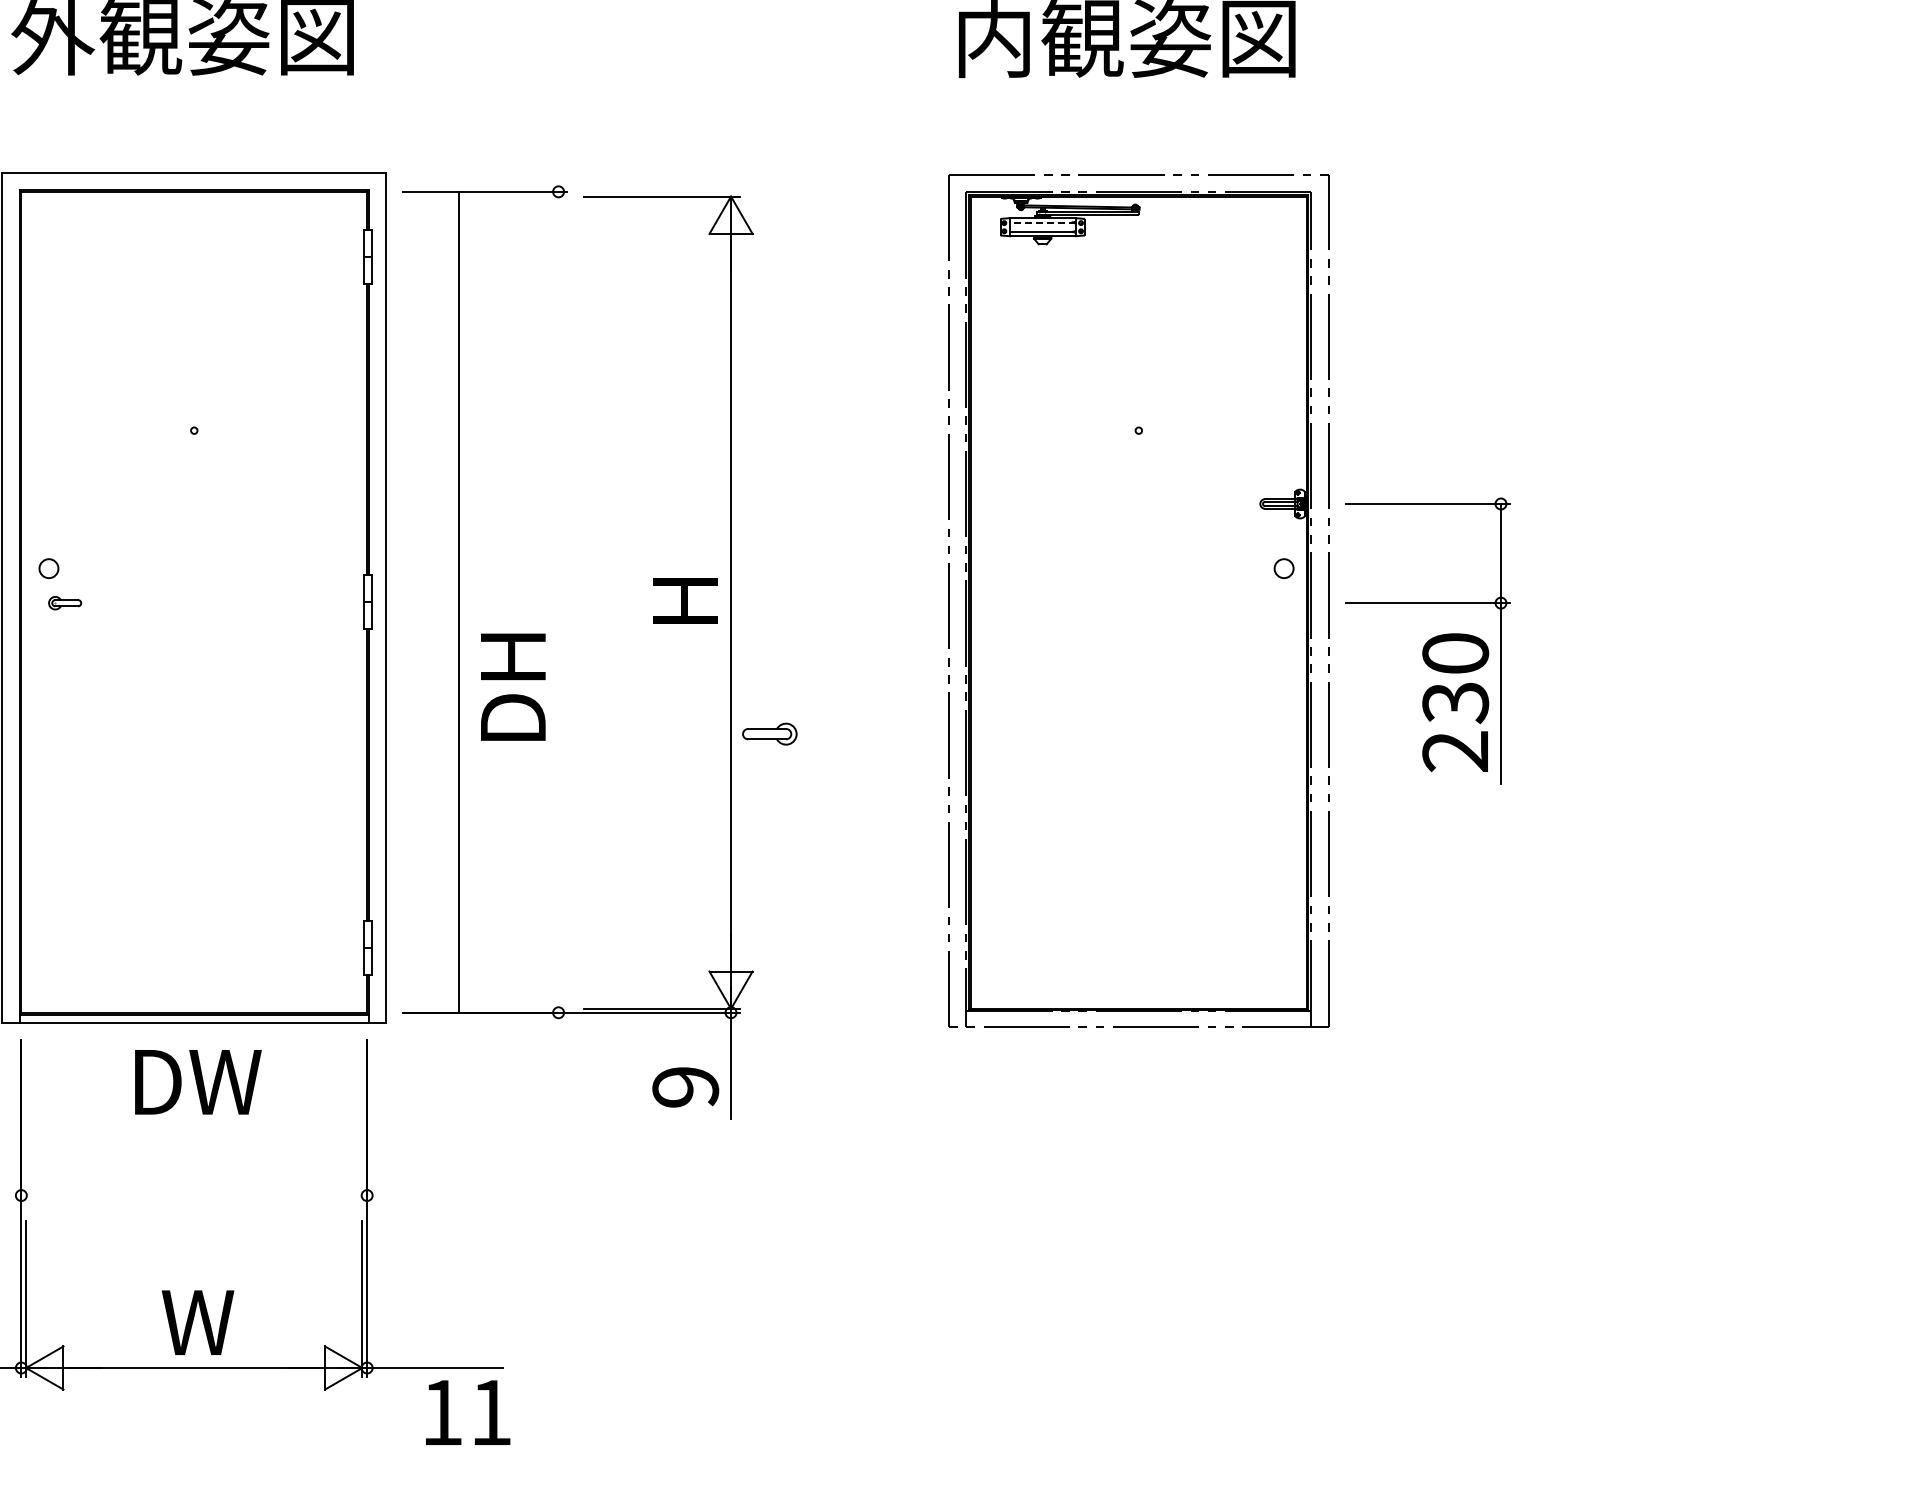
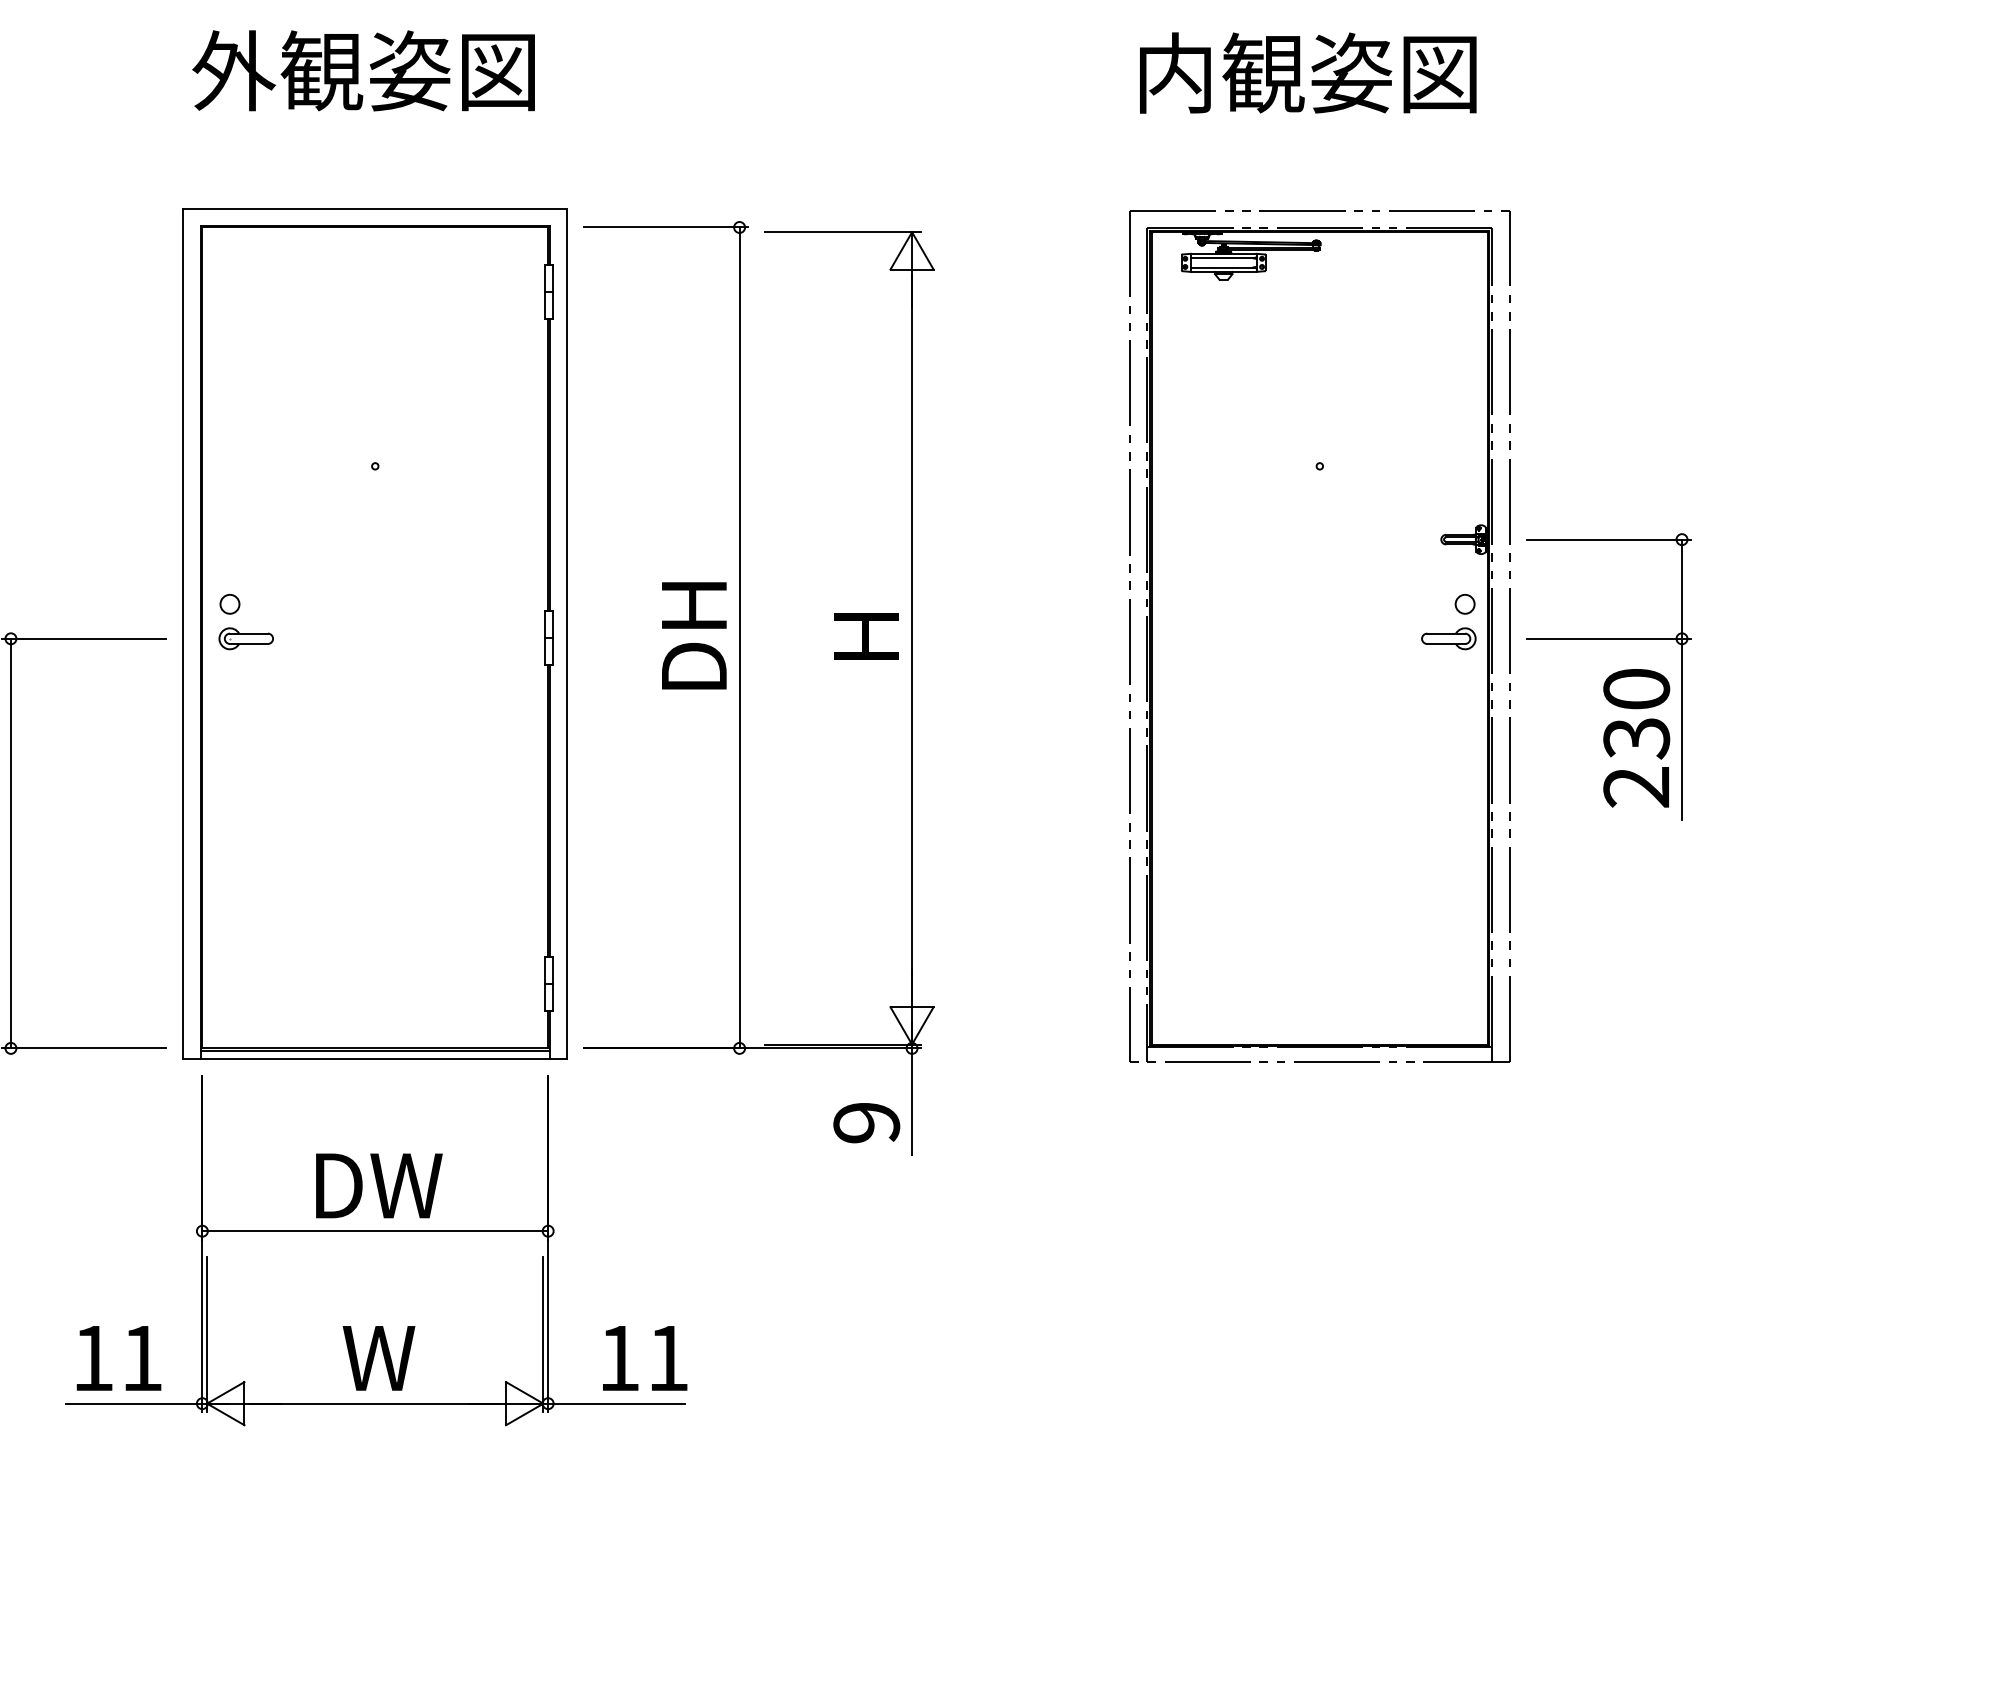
line: (1042, 222) -> (1223, 258), dashed -> solid
line: (458, 601) -> (739, 637), moved
part: (64, 602) -> (245, 638), size x1.67
text: (513, 686) -> (694, 635), moved
part: (769, 733) -> (1448, 638), moved
text: (198, 1081) -> (379, 1185), moved
line: (194, 1195) -> (375, 1231), added
text: (468, 1412) -> (645, 1358), moved

